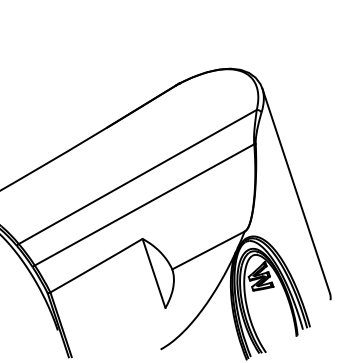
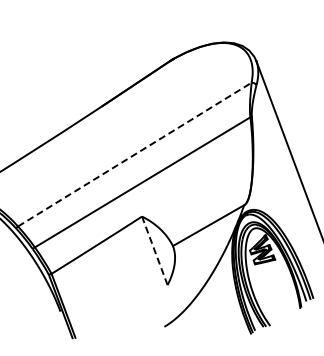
line: (137, 176) -> (134, 154), solid -> dashed
line: (153, 273) -> (154, 250), solid -> dashed

